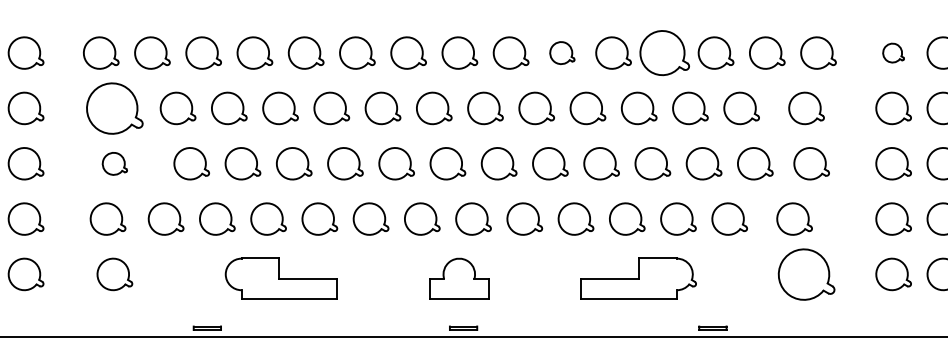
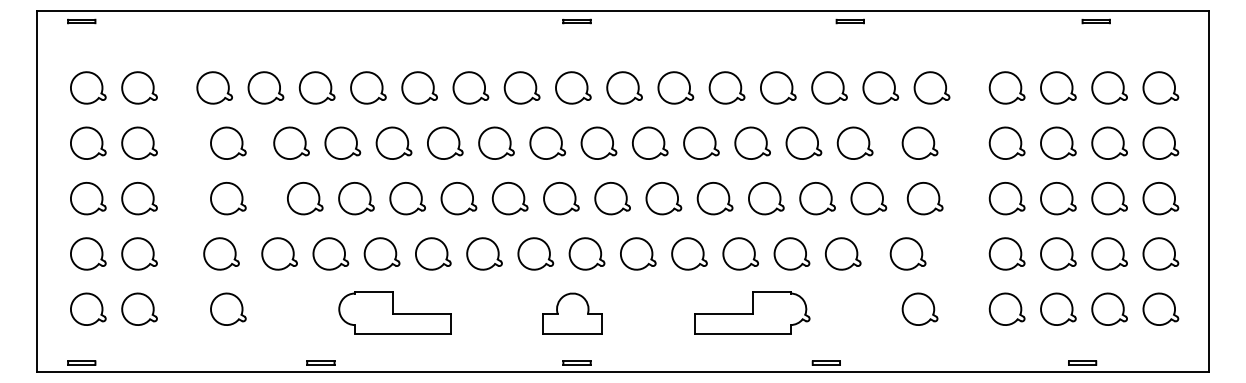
part: (562, 52) -> (675, 87), size x1.43
part: (665, 52) -> (778, 87), size x0.71
part: (893, 52) -> (1006, 87), size x1.67
part: (115, 107) -> (228, 142), size x0.62
part: (115, 163) -> (228, 198), size x1.43
part: (806, 273) -> (919, 308), size x0.62

